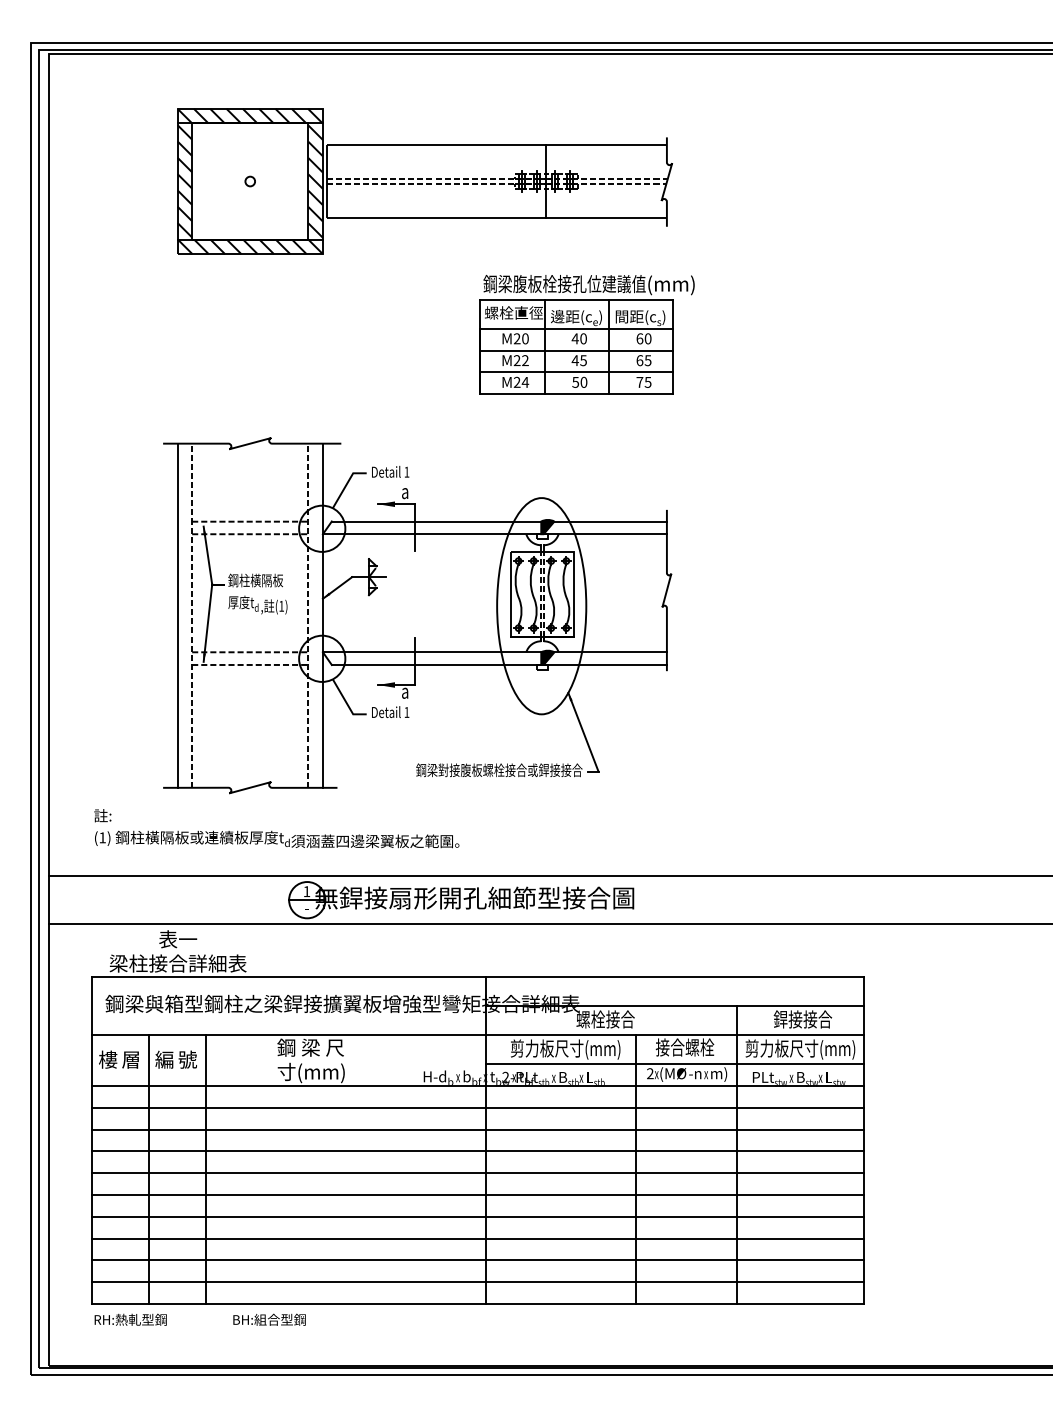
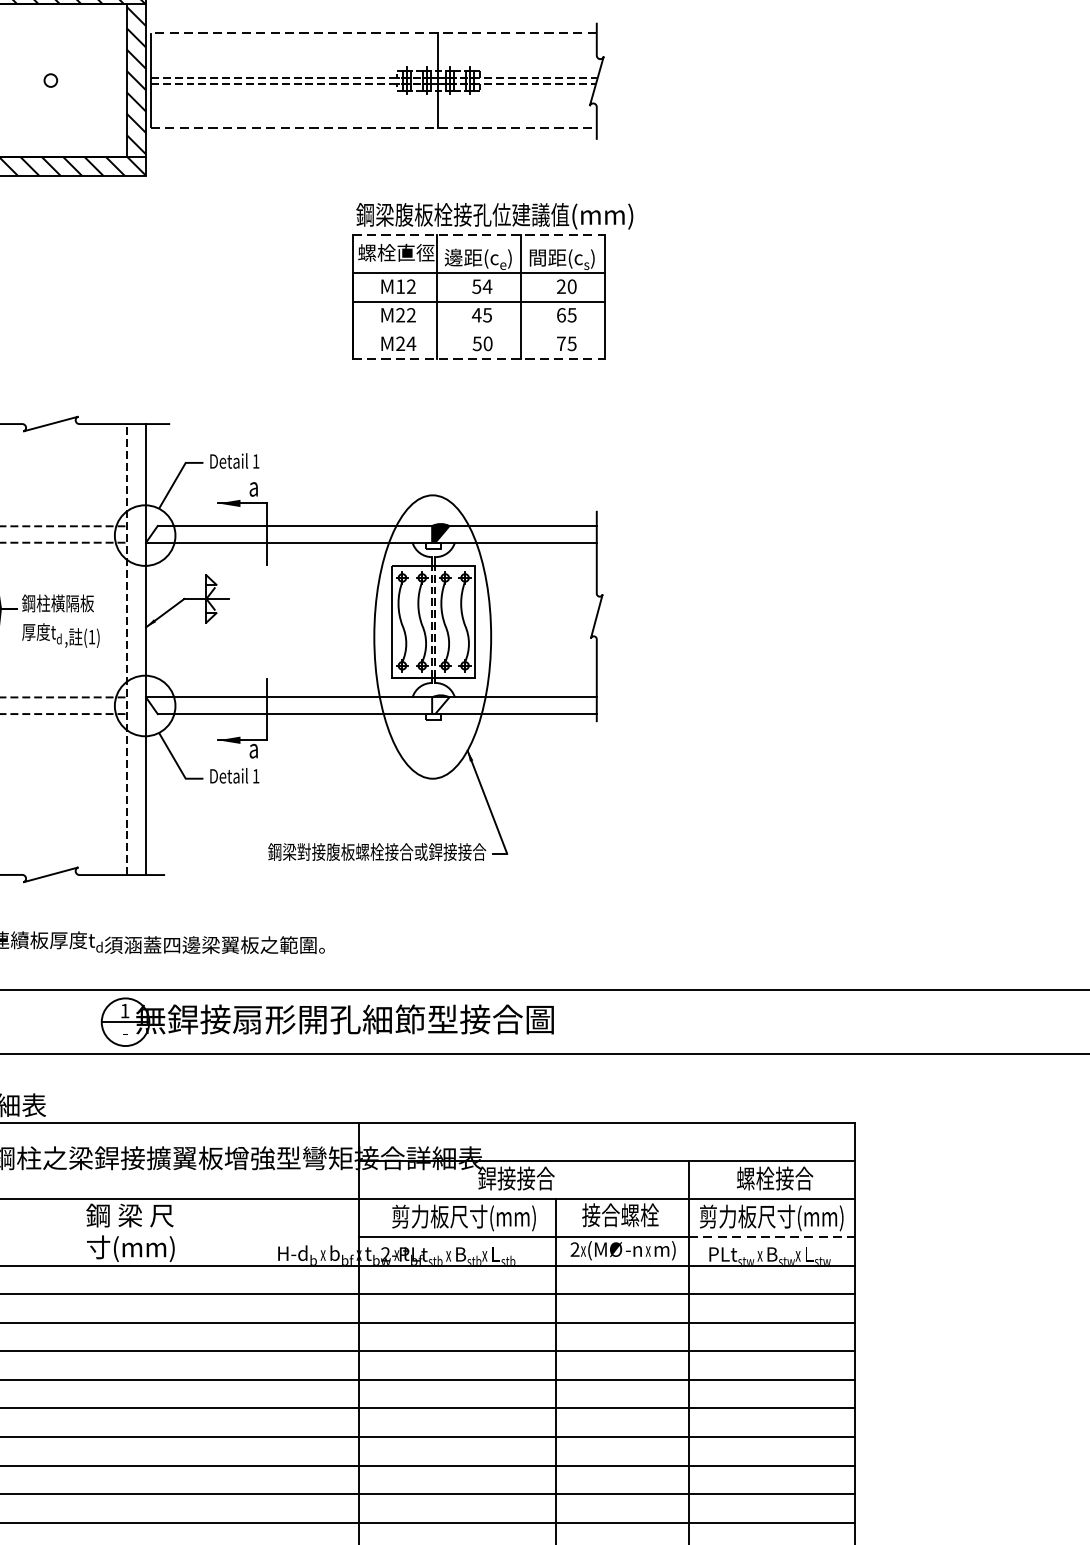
line: (496, 145) -> (373, 33), solid -> dashed
line: (497, 217) -> (374, 127), solid -> dashed
line: (577, 299) -> (479, 235), solid -> dashed
text: (520, 338) -> (404, 286), M20 -> M12
text: (579, 338) -> (482, 286), 40 -> 54
text: (639, 338) -> (560, 286), 60 -> 20
line: (576, 372) -> (478, 330), removed
line: (577, 394) -> (479, 359), solid -> dashed
fill: (547, 657) -> (440, 704), removed
text: (590, 1019) -> (496, 1178), 螺栓接合 -> 銲接接合
text: (787, 1019) -> (754, 1178), 銲接接合 -> 螺栓接合
line: (801, 1064) -> (773, 1237), solid -> dashed

